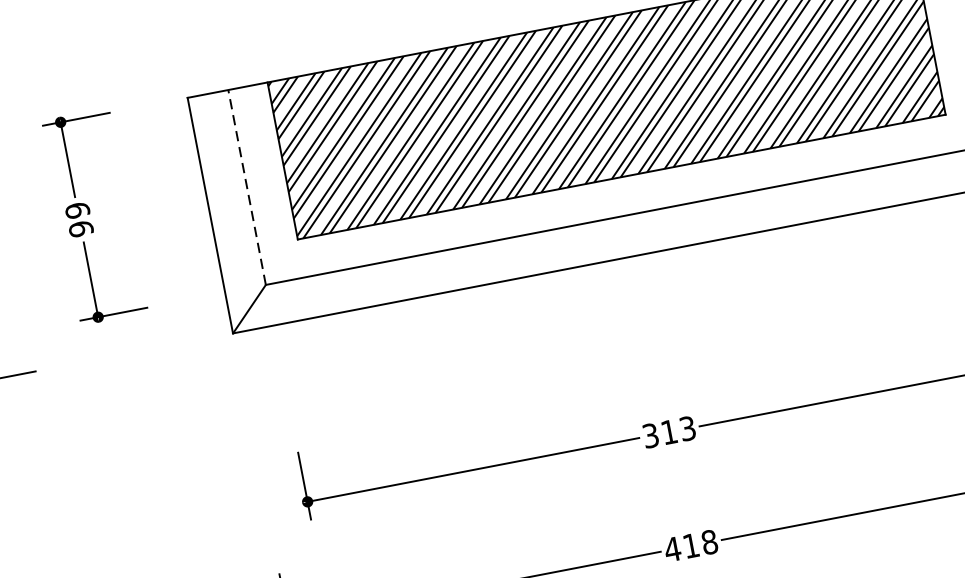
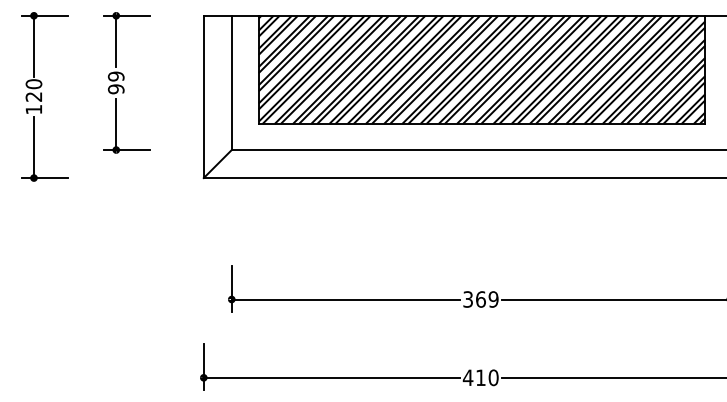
line: (246, 186) -> (231, 82), dashed -> solid
text: (678, 430) -> (487, 299), 313 -> 369
text: (709, 541) -> (493, 377), 418 -> 410

